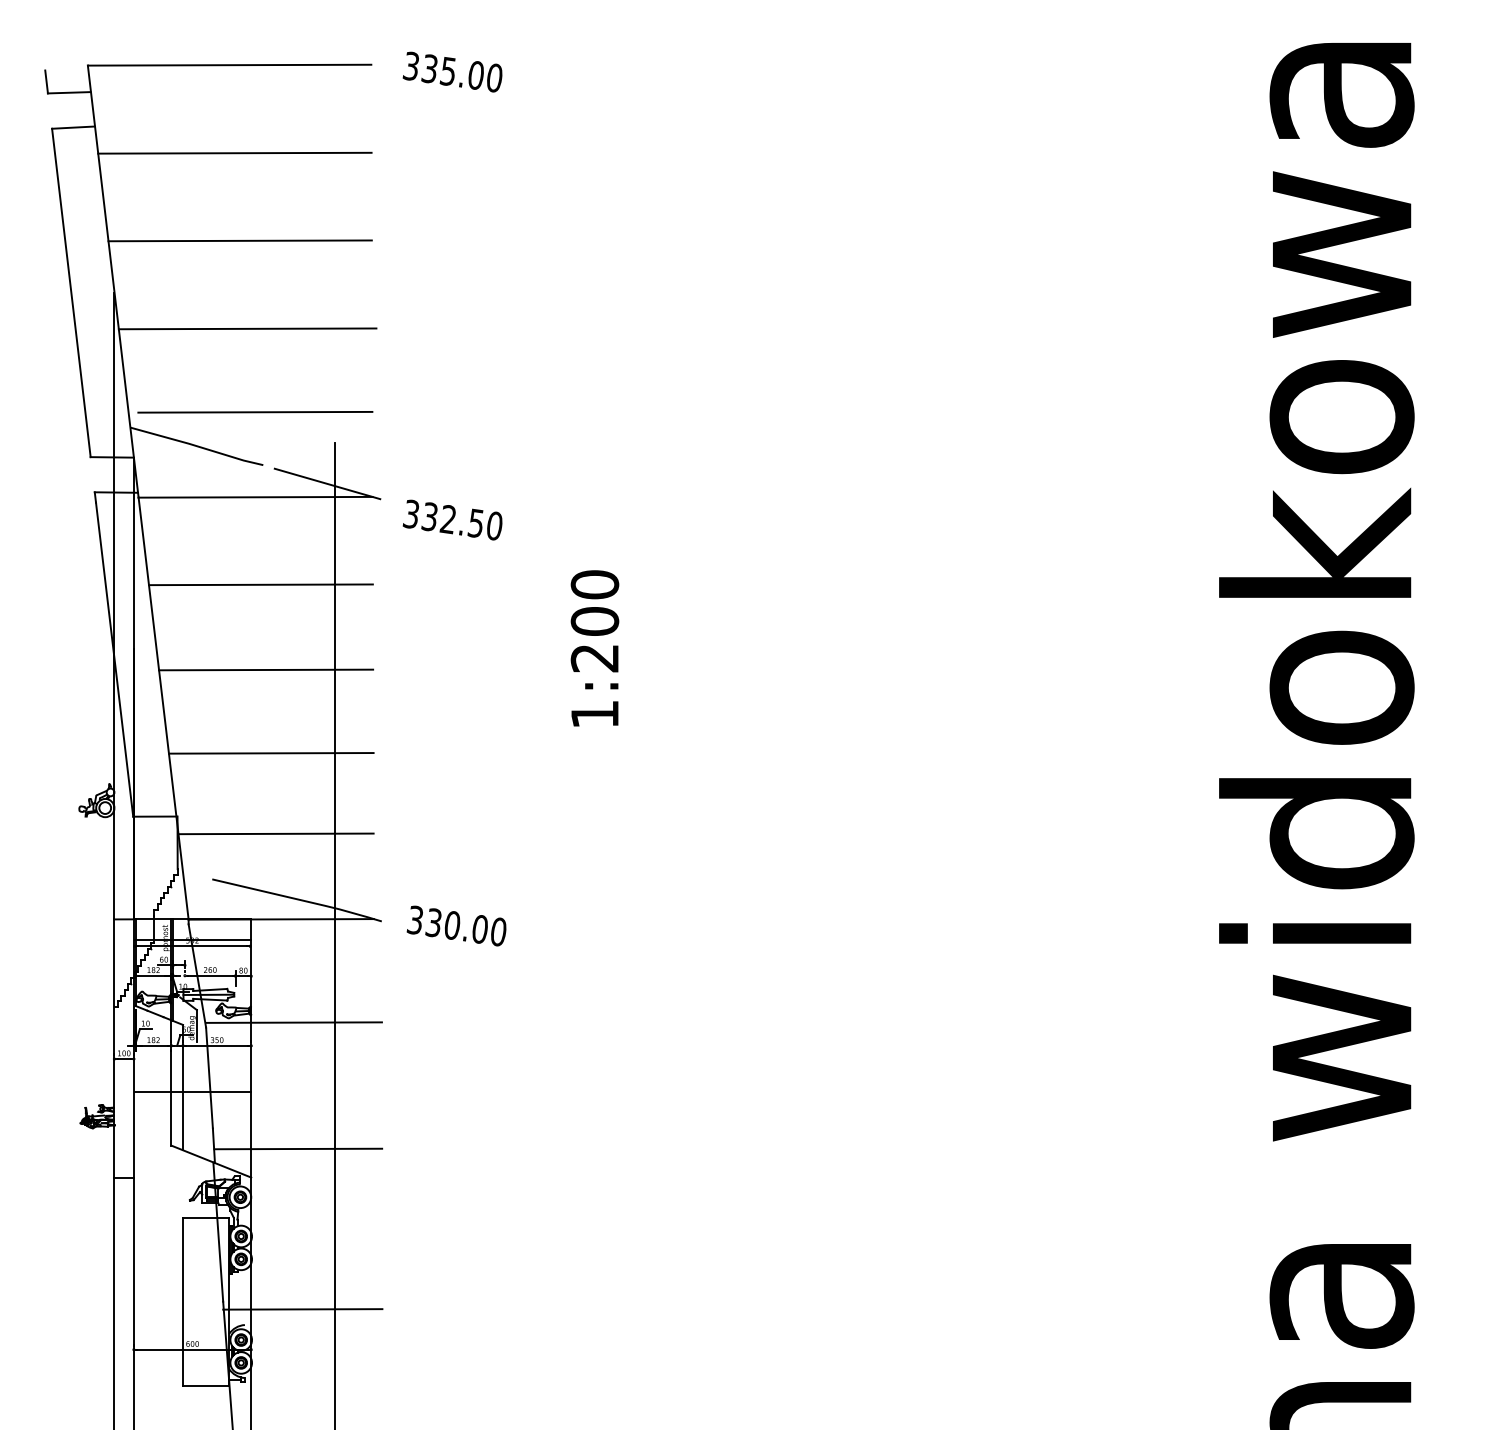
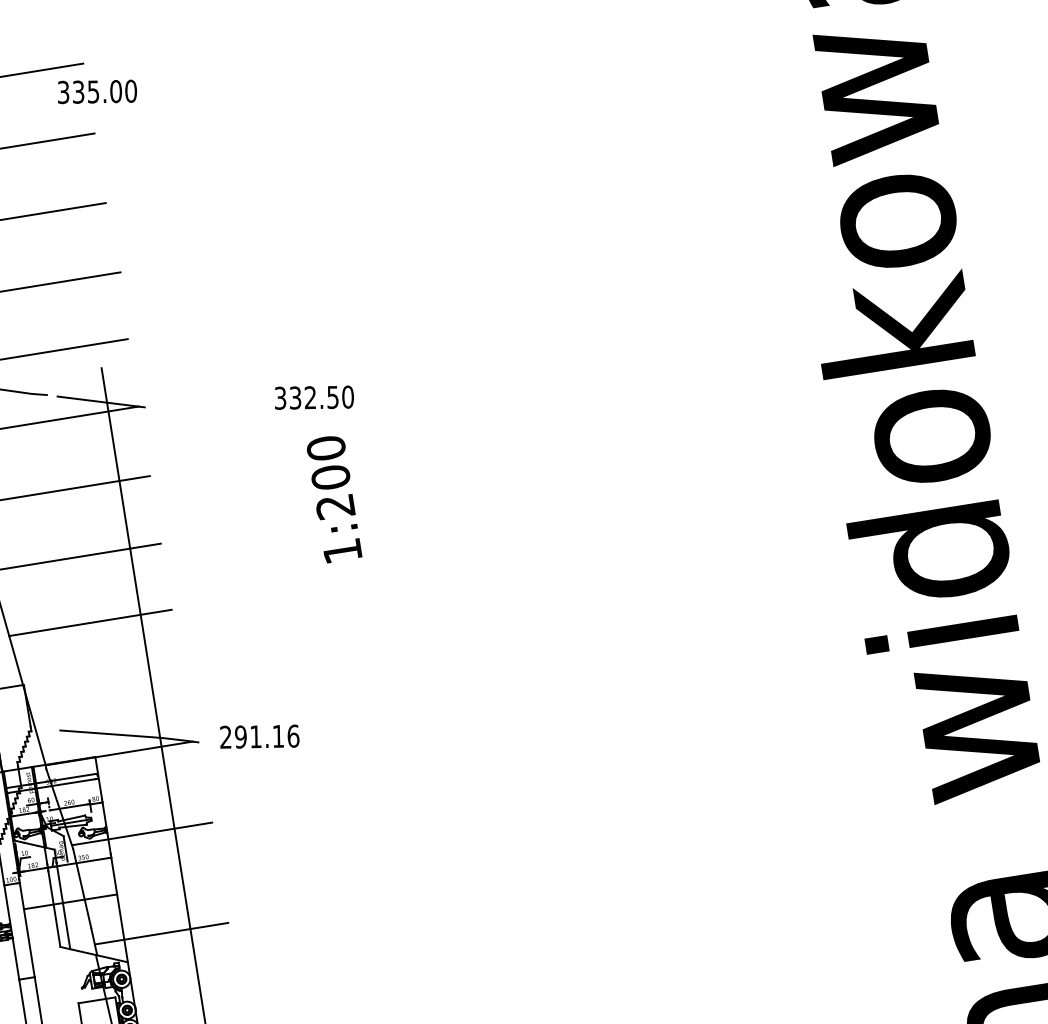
text: (452, 71) -> (96, 91), moved
text: (452, 519) -> (313, 397), moved
line: (275, 833) -> (103, 686), removed
text: (456, 925) -> (259, 736), 330.00 -> 291.16

